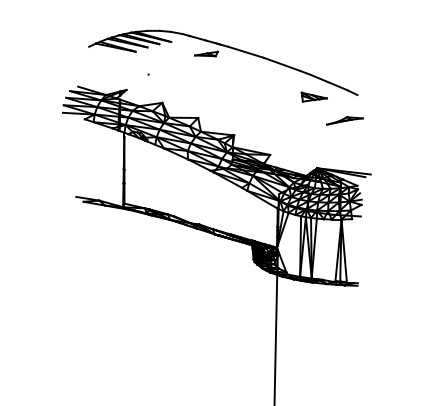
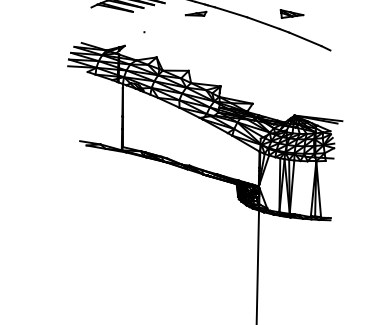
part: (313, 96) -> (291, 13), moved
part: (344, 120) -> (318, 73), removed

